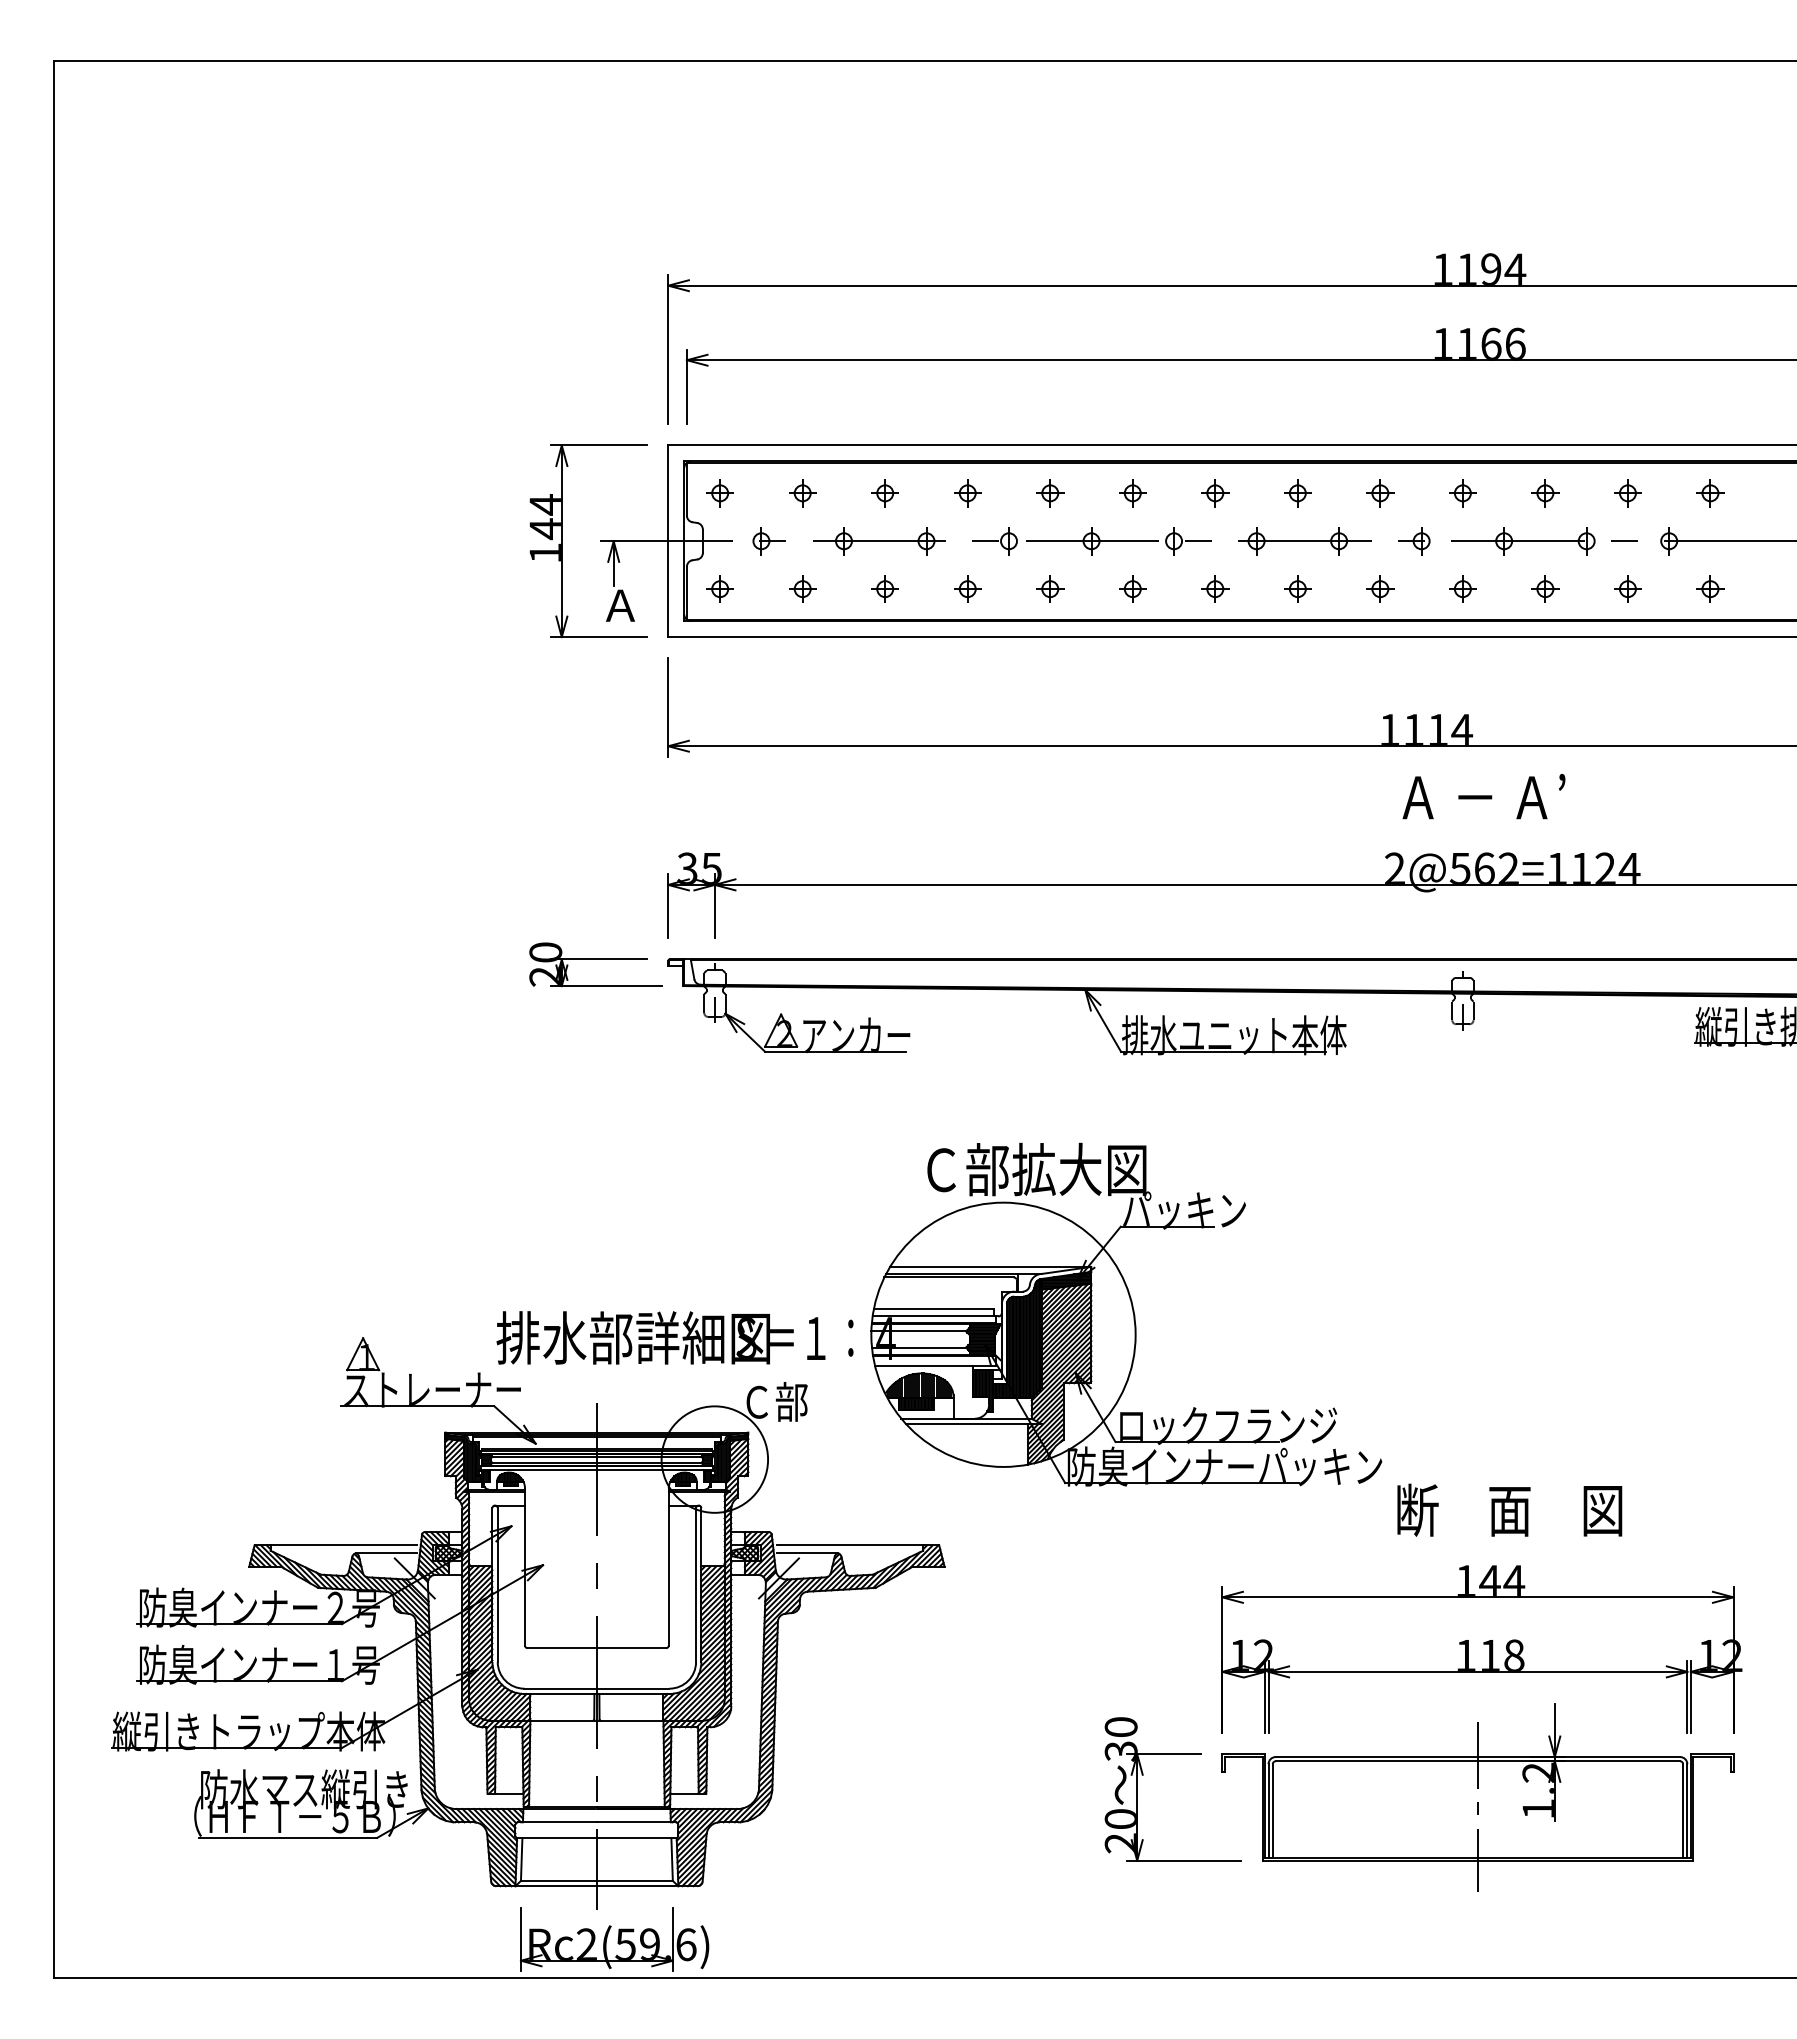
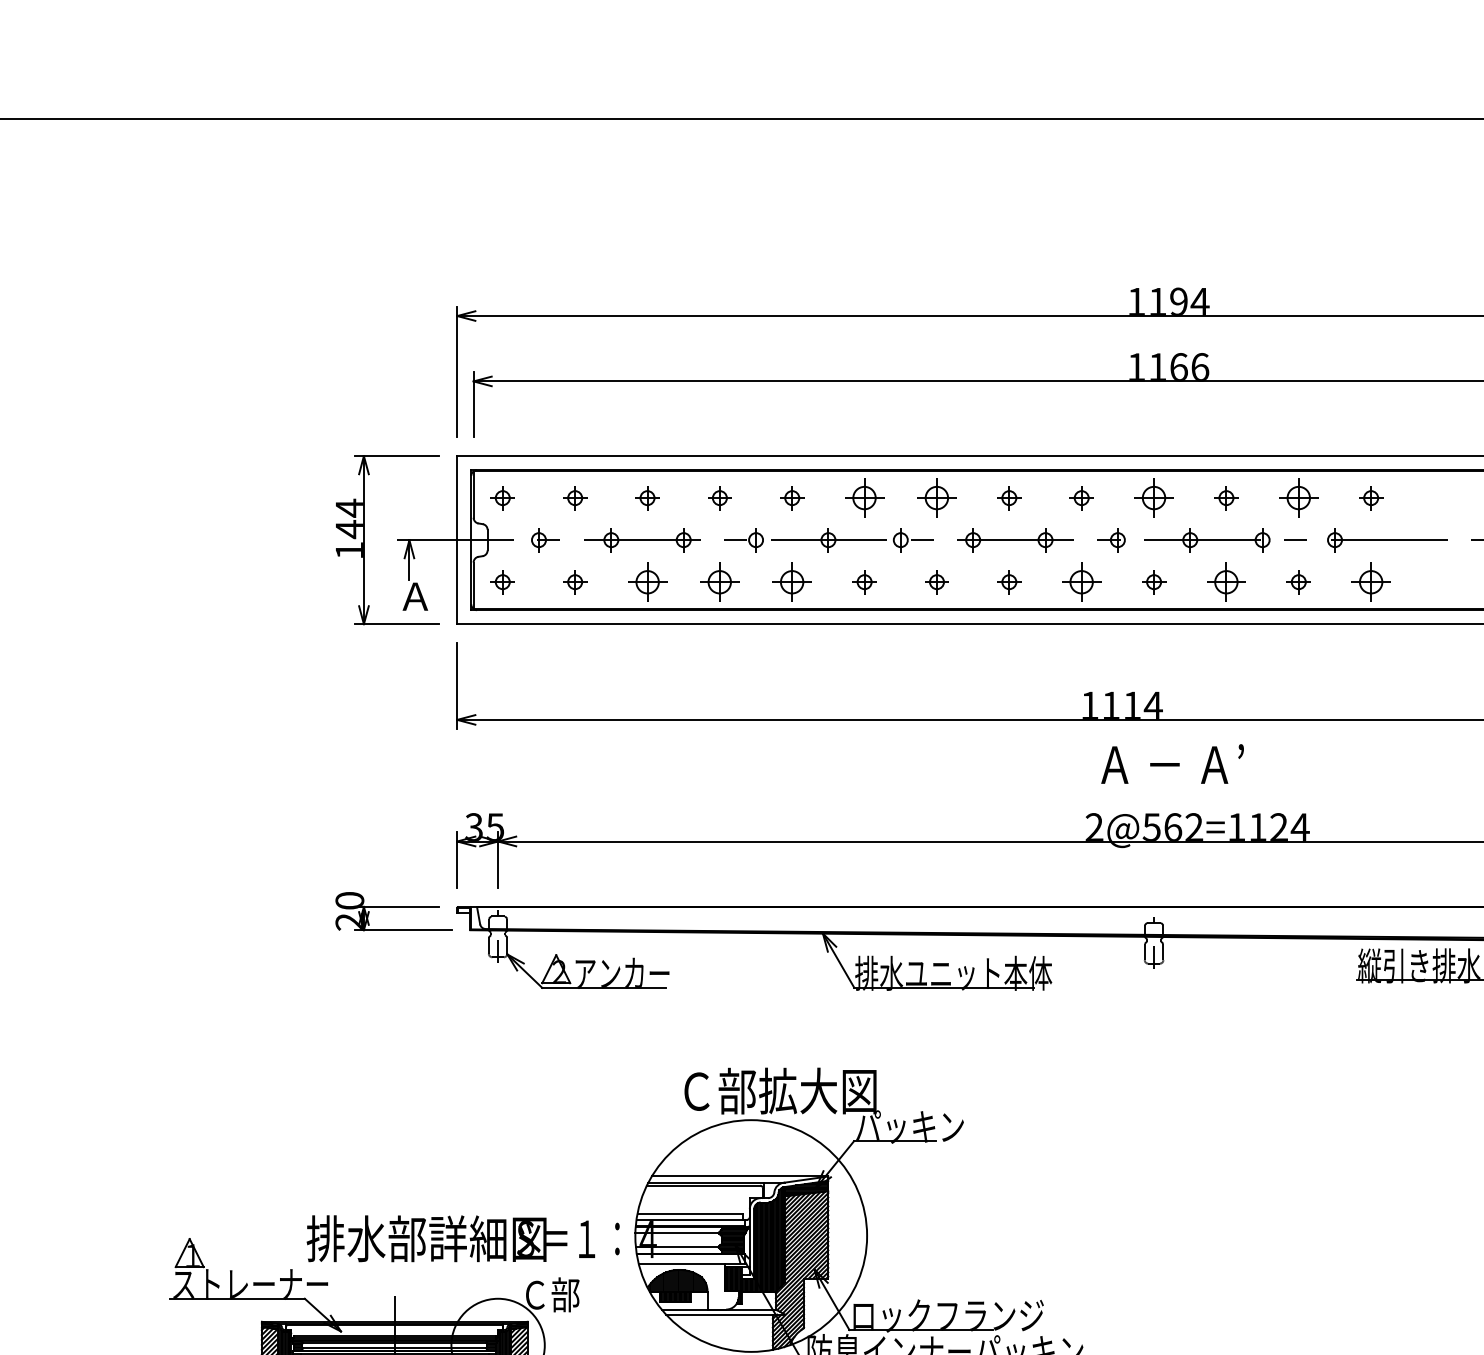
part: (1132, 493) -> (864, 498), size x1.6
part: (1215, 493) -> (937, 498), size x1.6
part: (1462, 493) -> (1153, 498), size x1.6
part: (1627, 493) -> (1298, 498), size x1.6
part: (884, 588) -> (646, 581), size x1.6
part: (967, 588) -> (719, 581), size x1.6
part: (1050, 588) -> (792, 581), size x1.6
part: (1380, 588) -> (1081, 581), size x1.6
part: (1545, 588) -> (1226, 581), size x1.6
part: (1710, 588) -> (1371, 581), size x1.6

